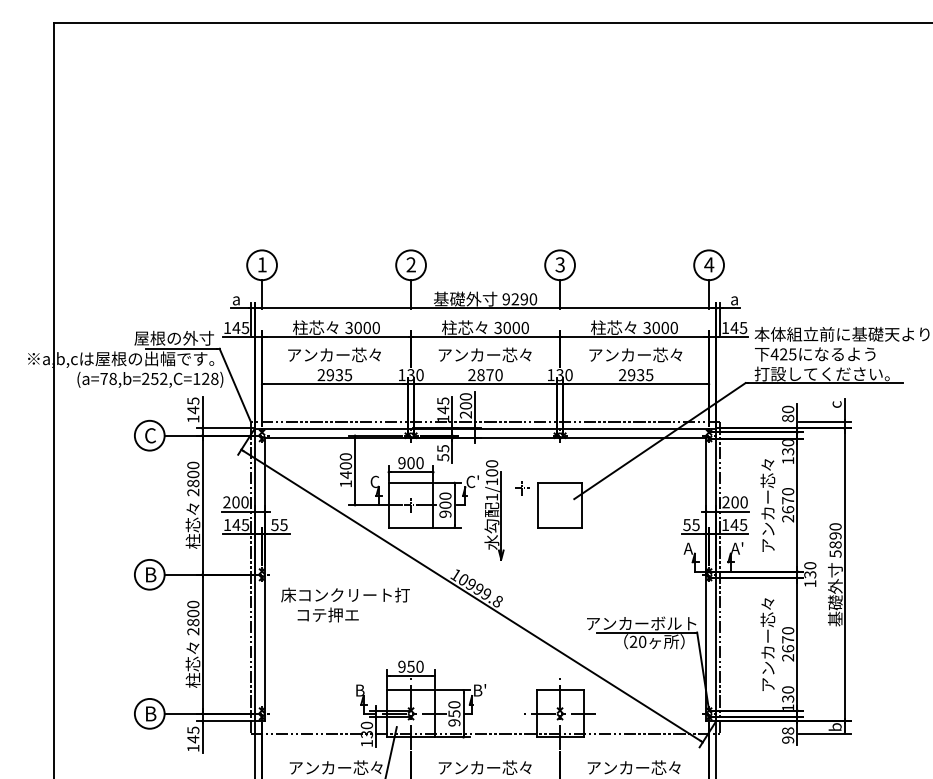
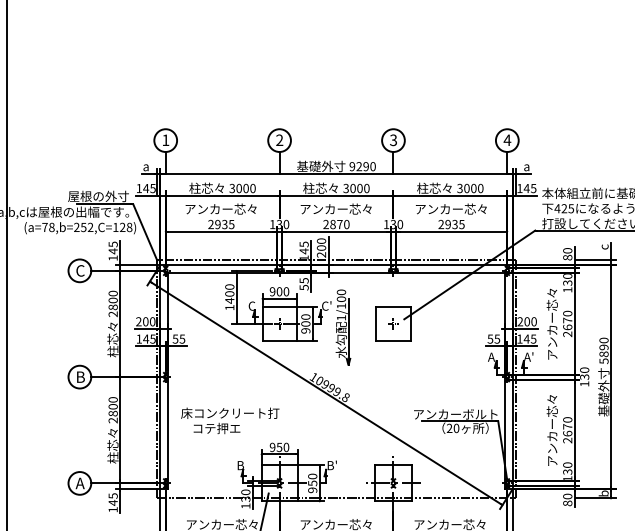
part: (522, 488) -> (393, 324), moved
text: (345, 604) -> (230, 420), moved
text: (150, 713) -> (80, 483), B -> A
text: (788, 735) -> (568, 499), 98 -> 80

